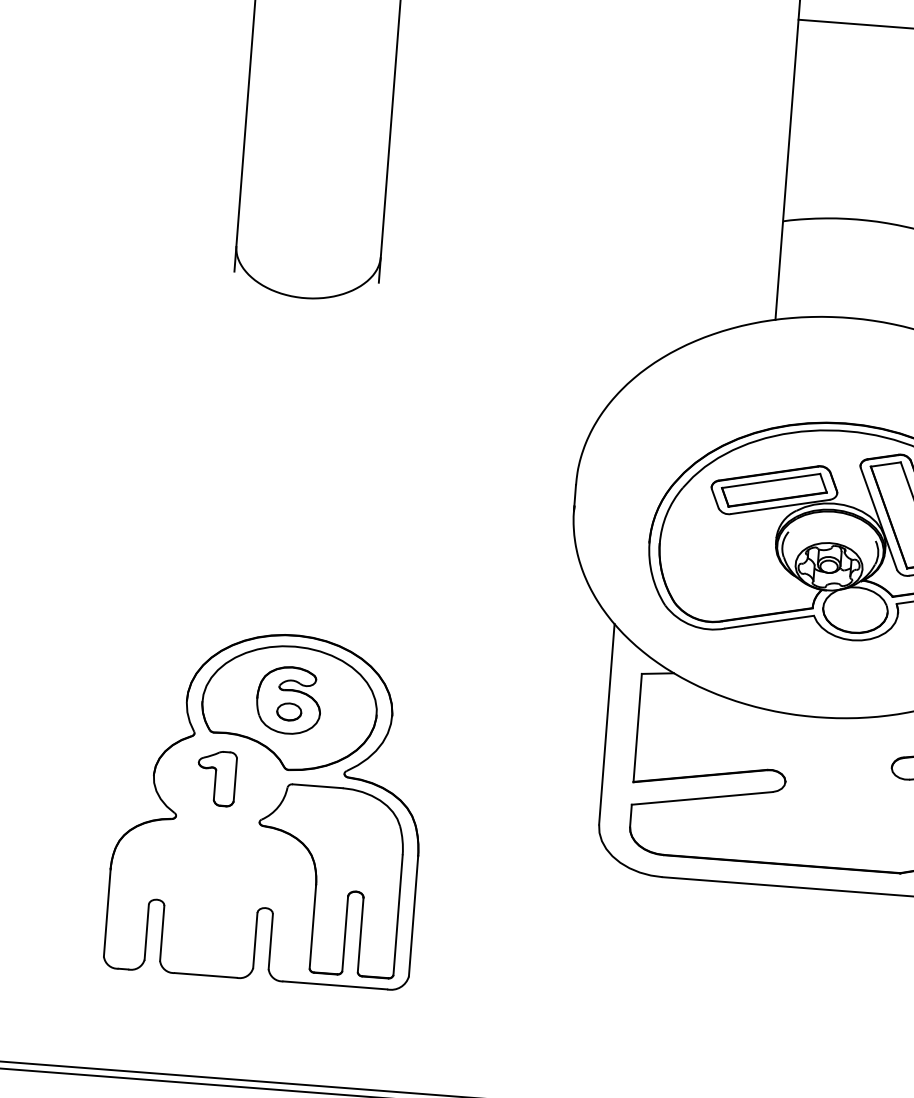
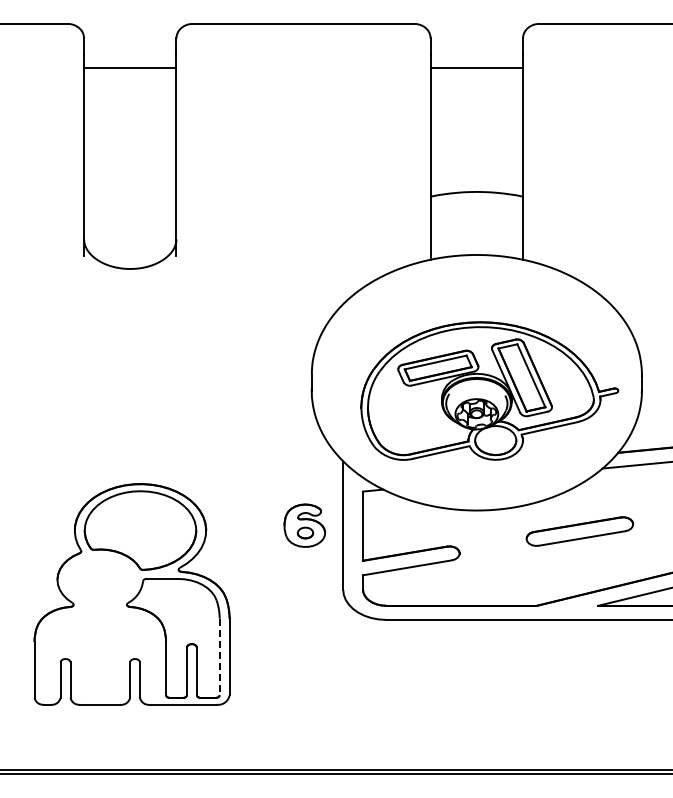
part: (288, 700) -> (304, 525), moved
part: (216, 777) -> (97, 578), removed
line: (397, 915) -> (219, 657), solid -> dashed

